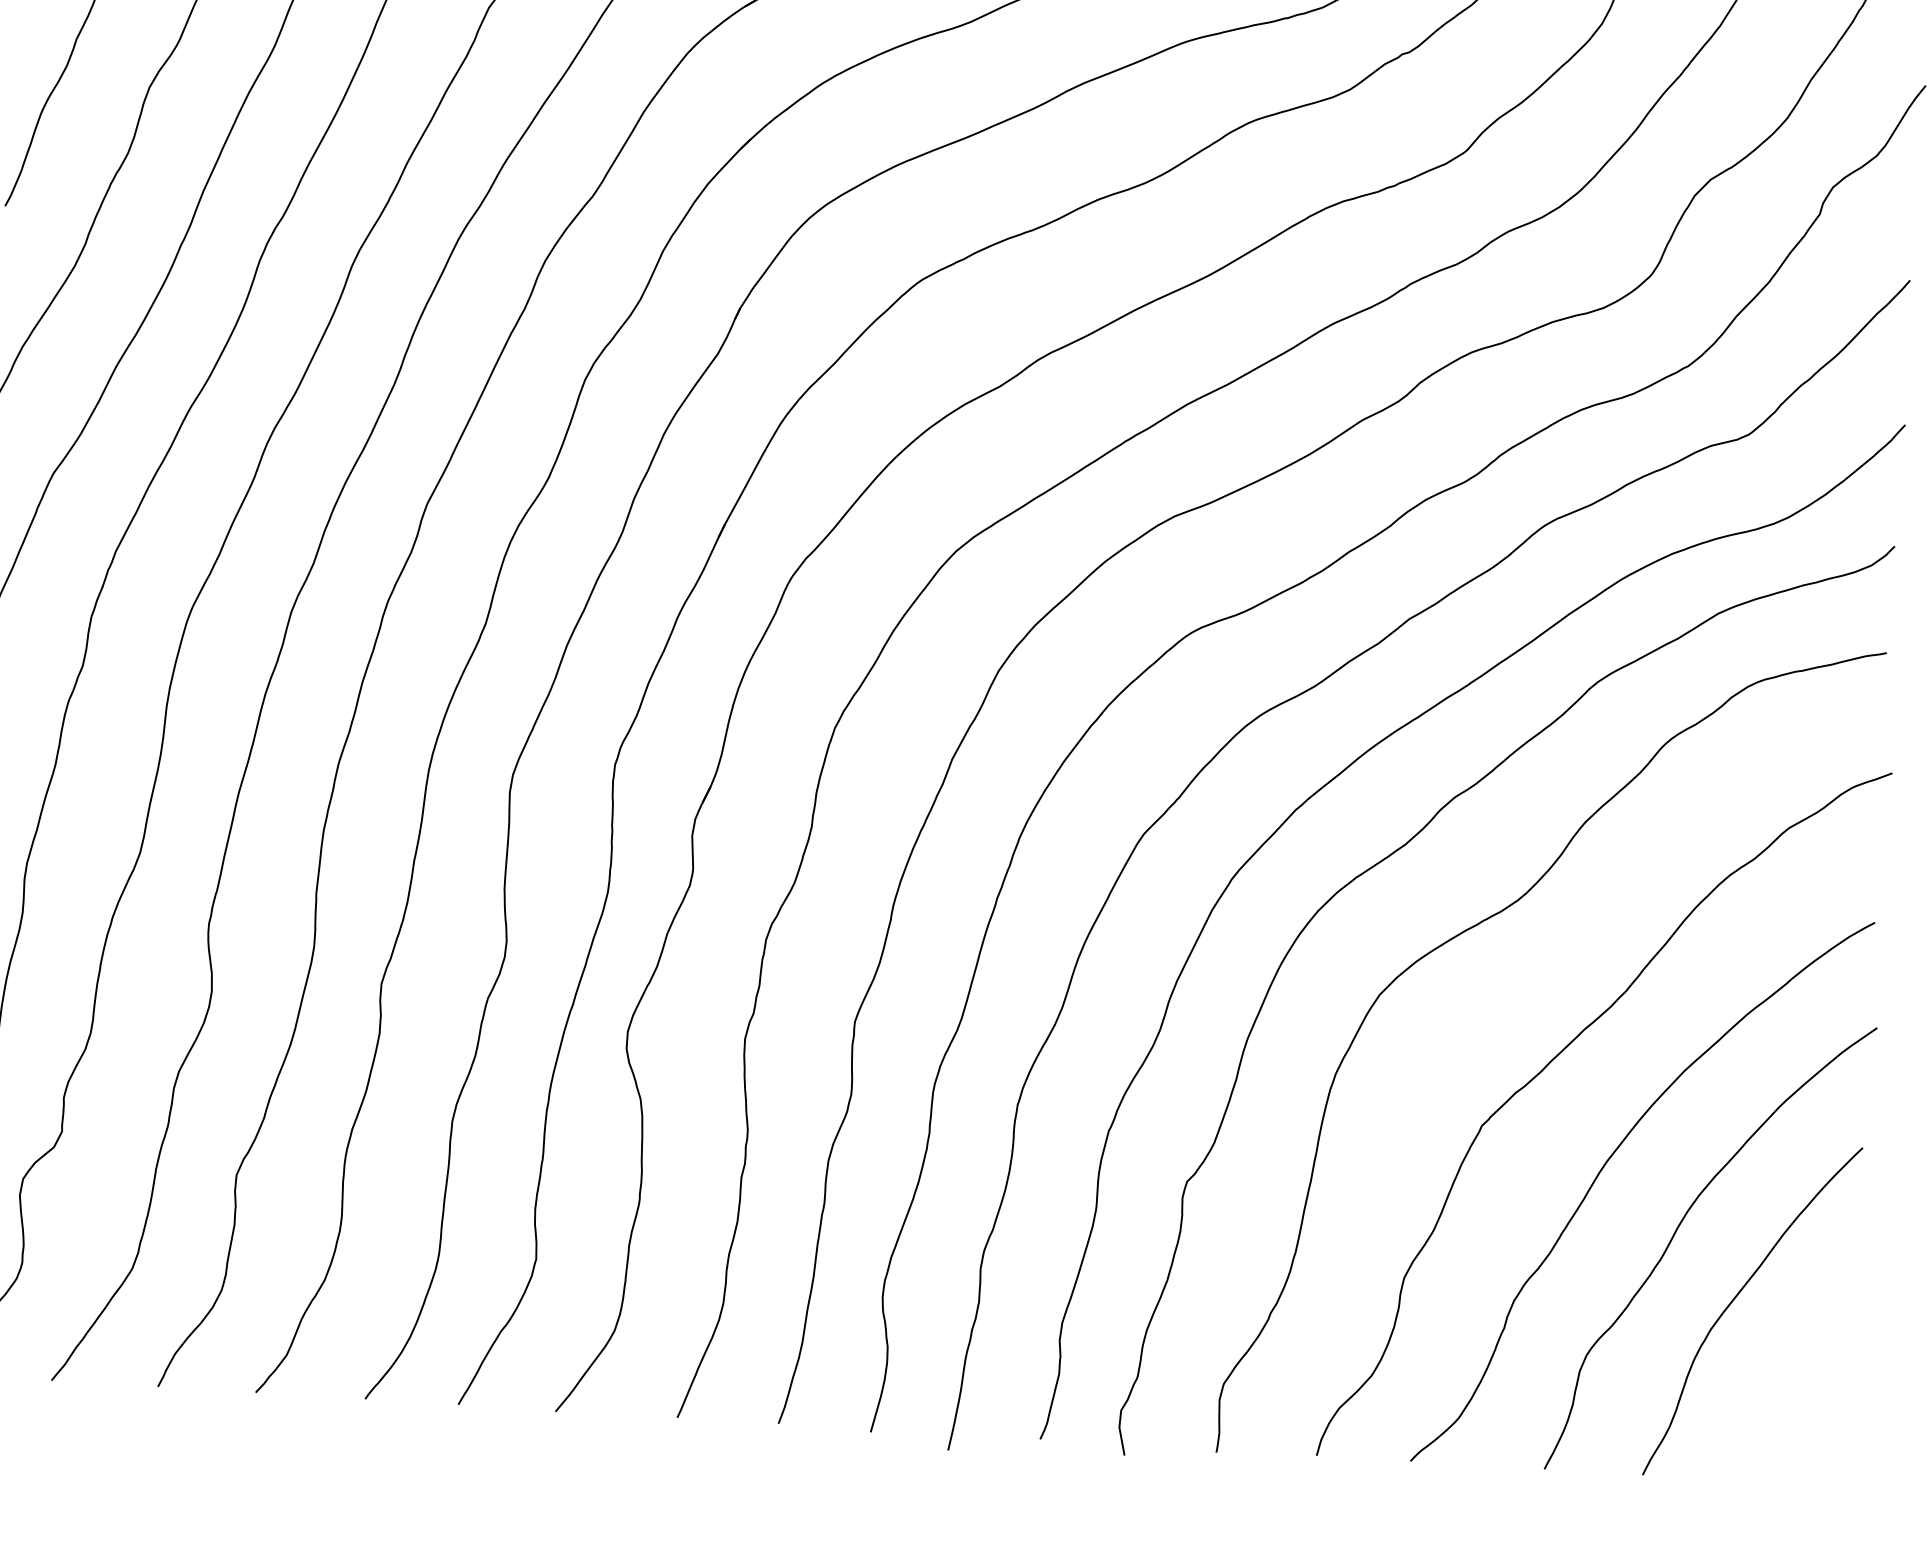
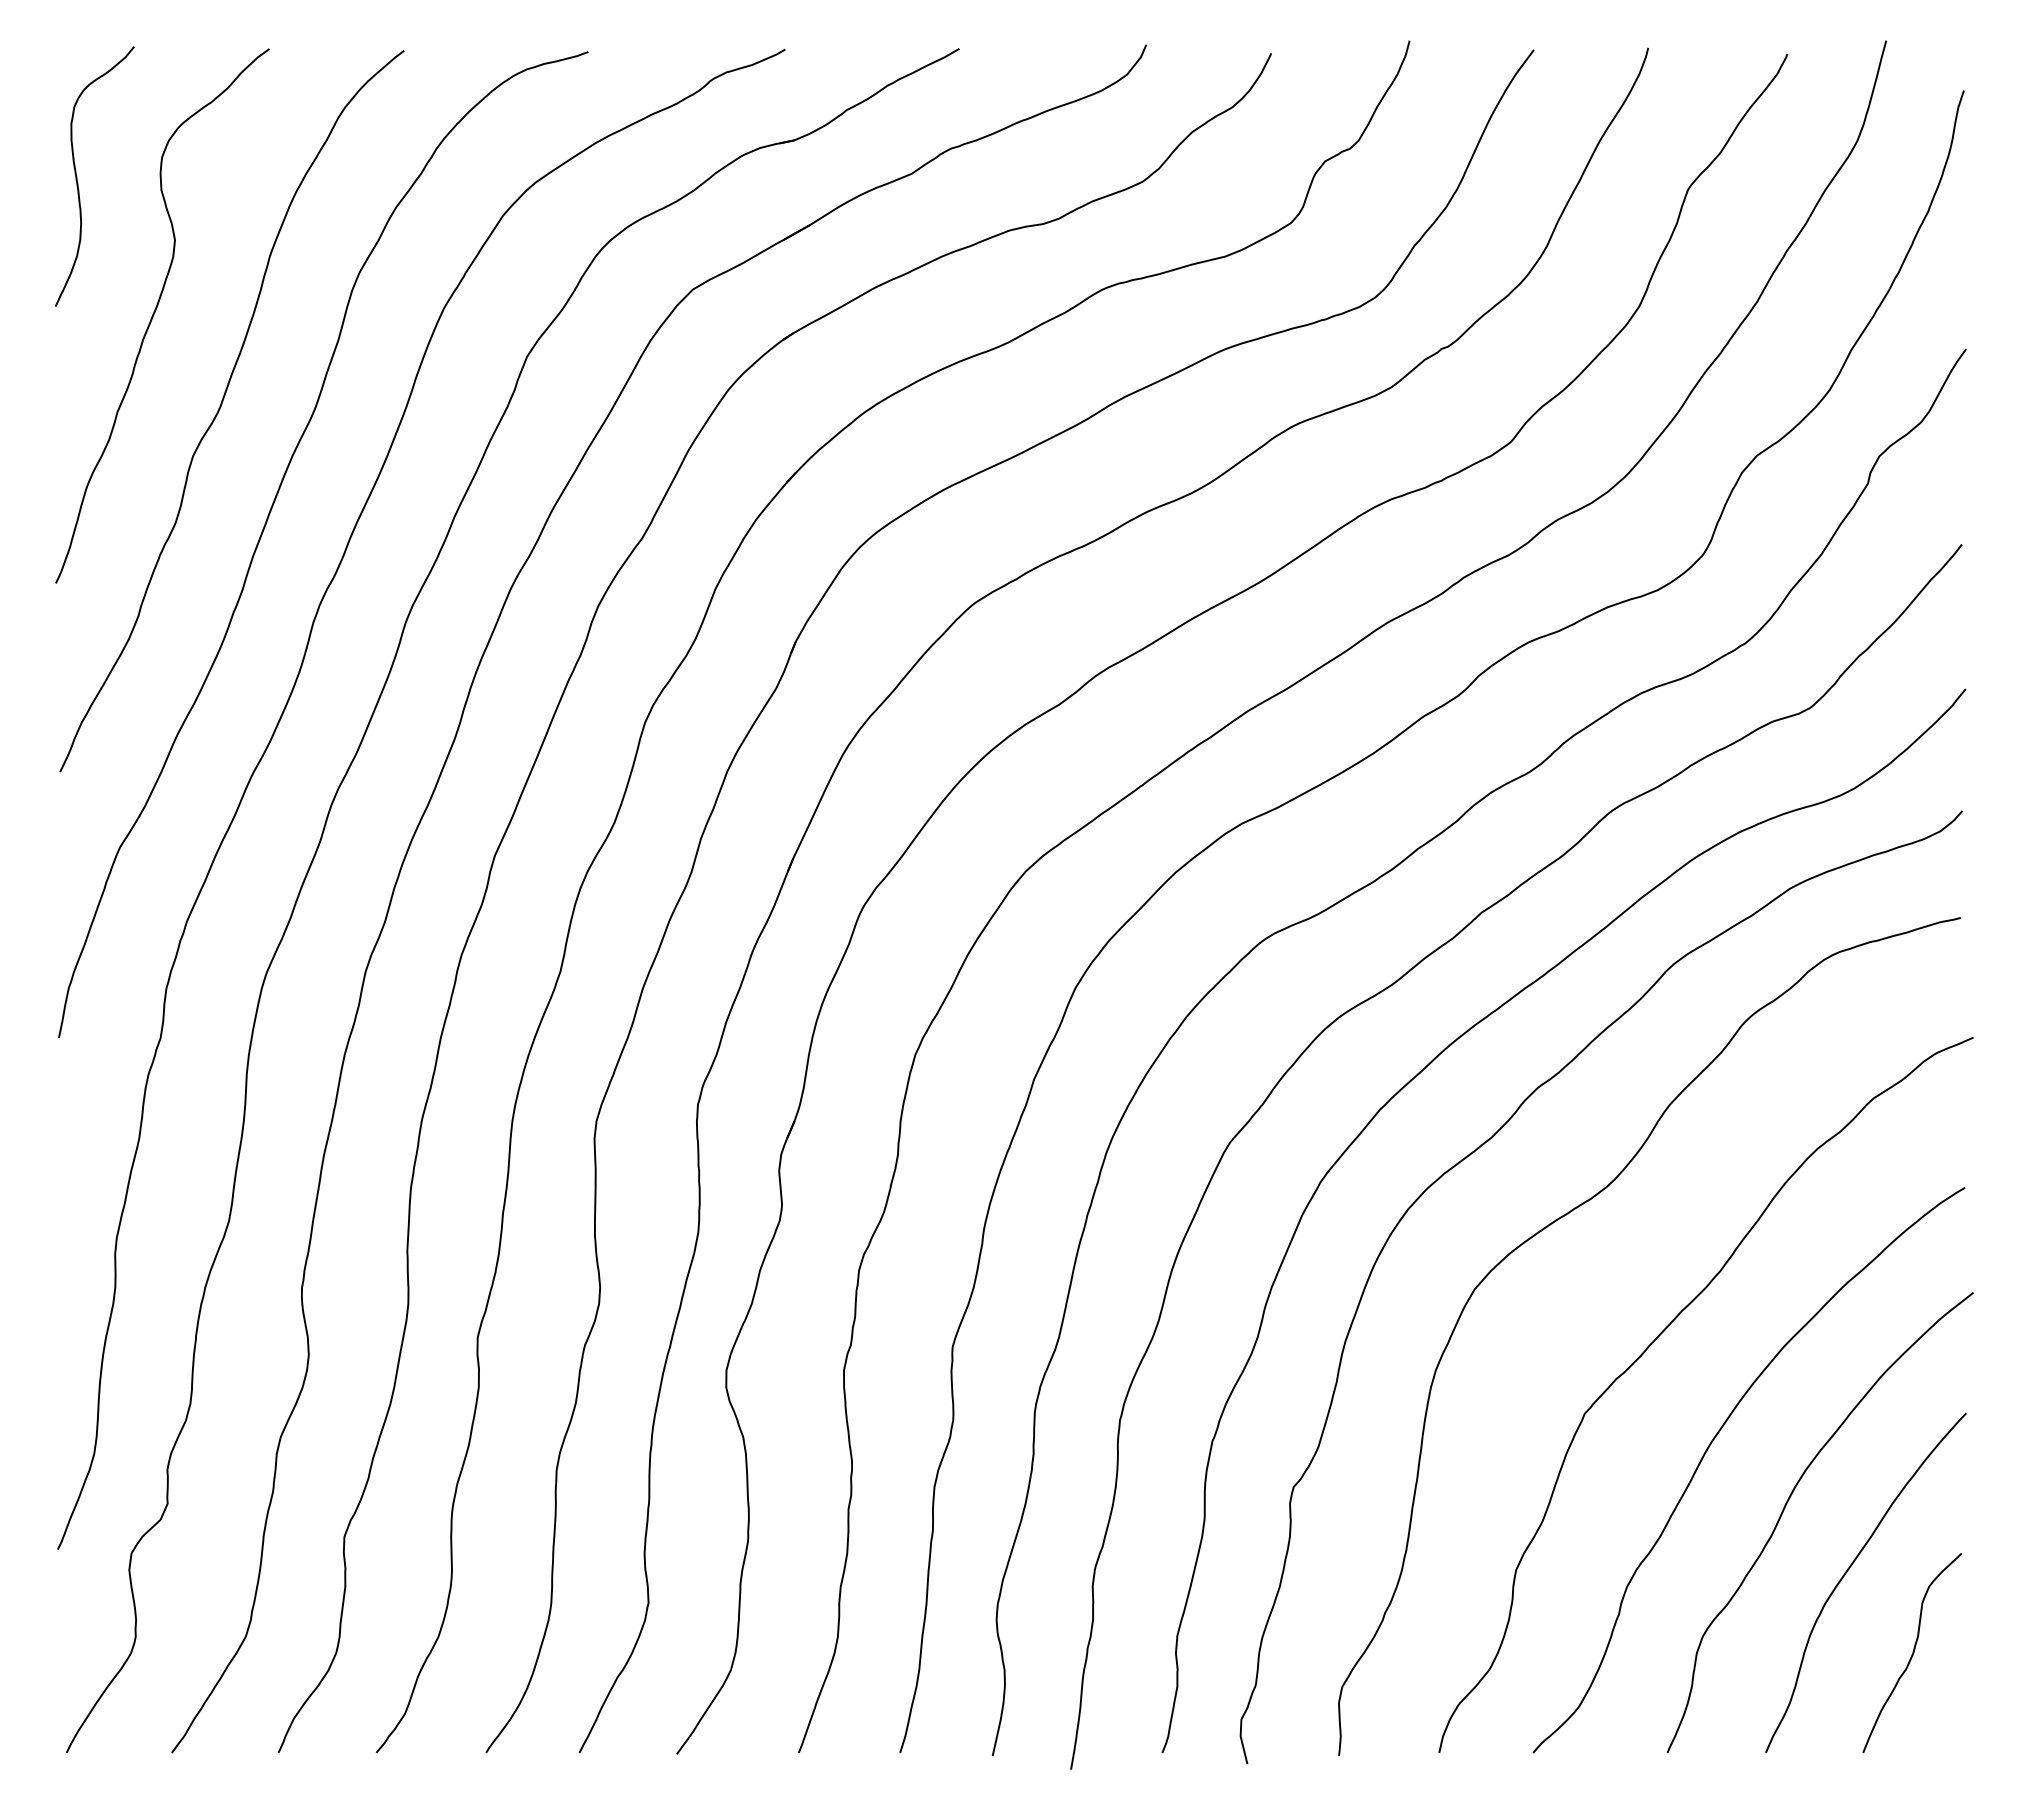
curve: (1794, 1384) -> (1912, 1653), added

